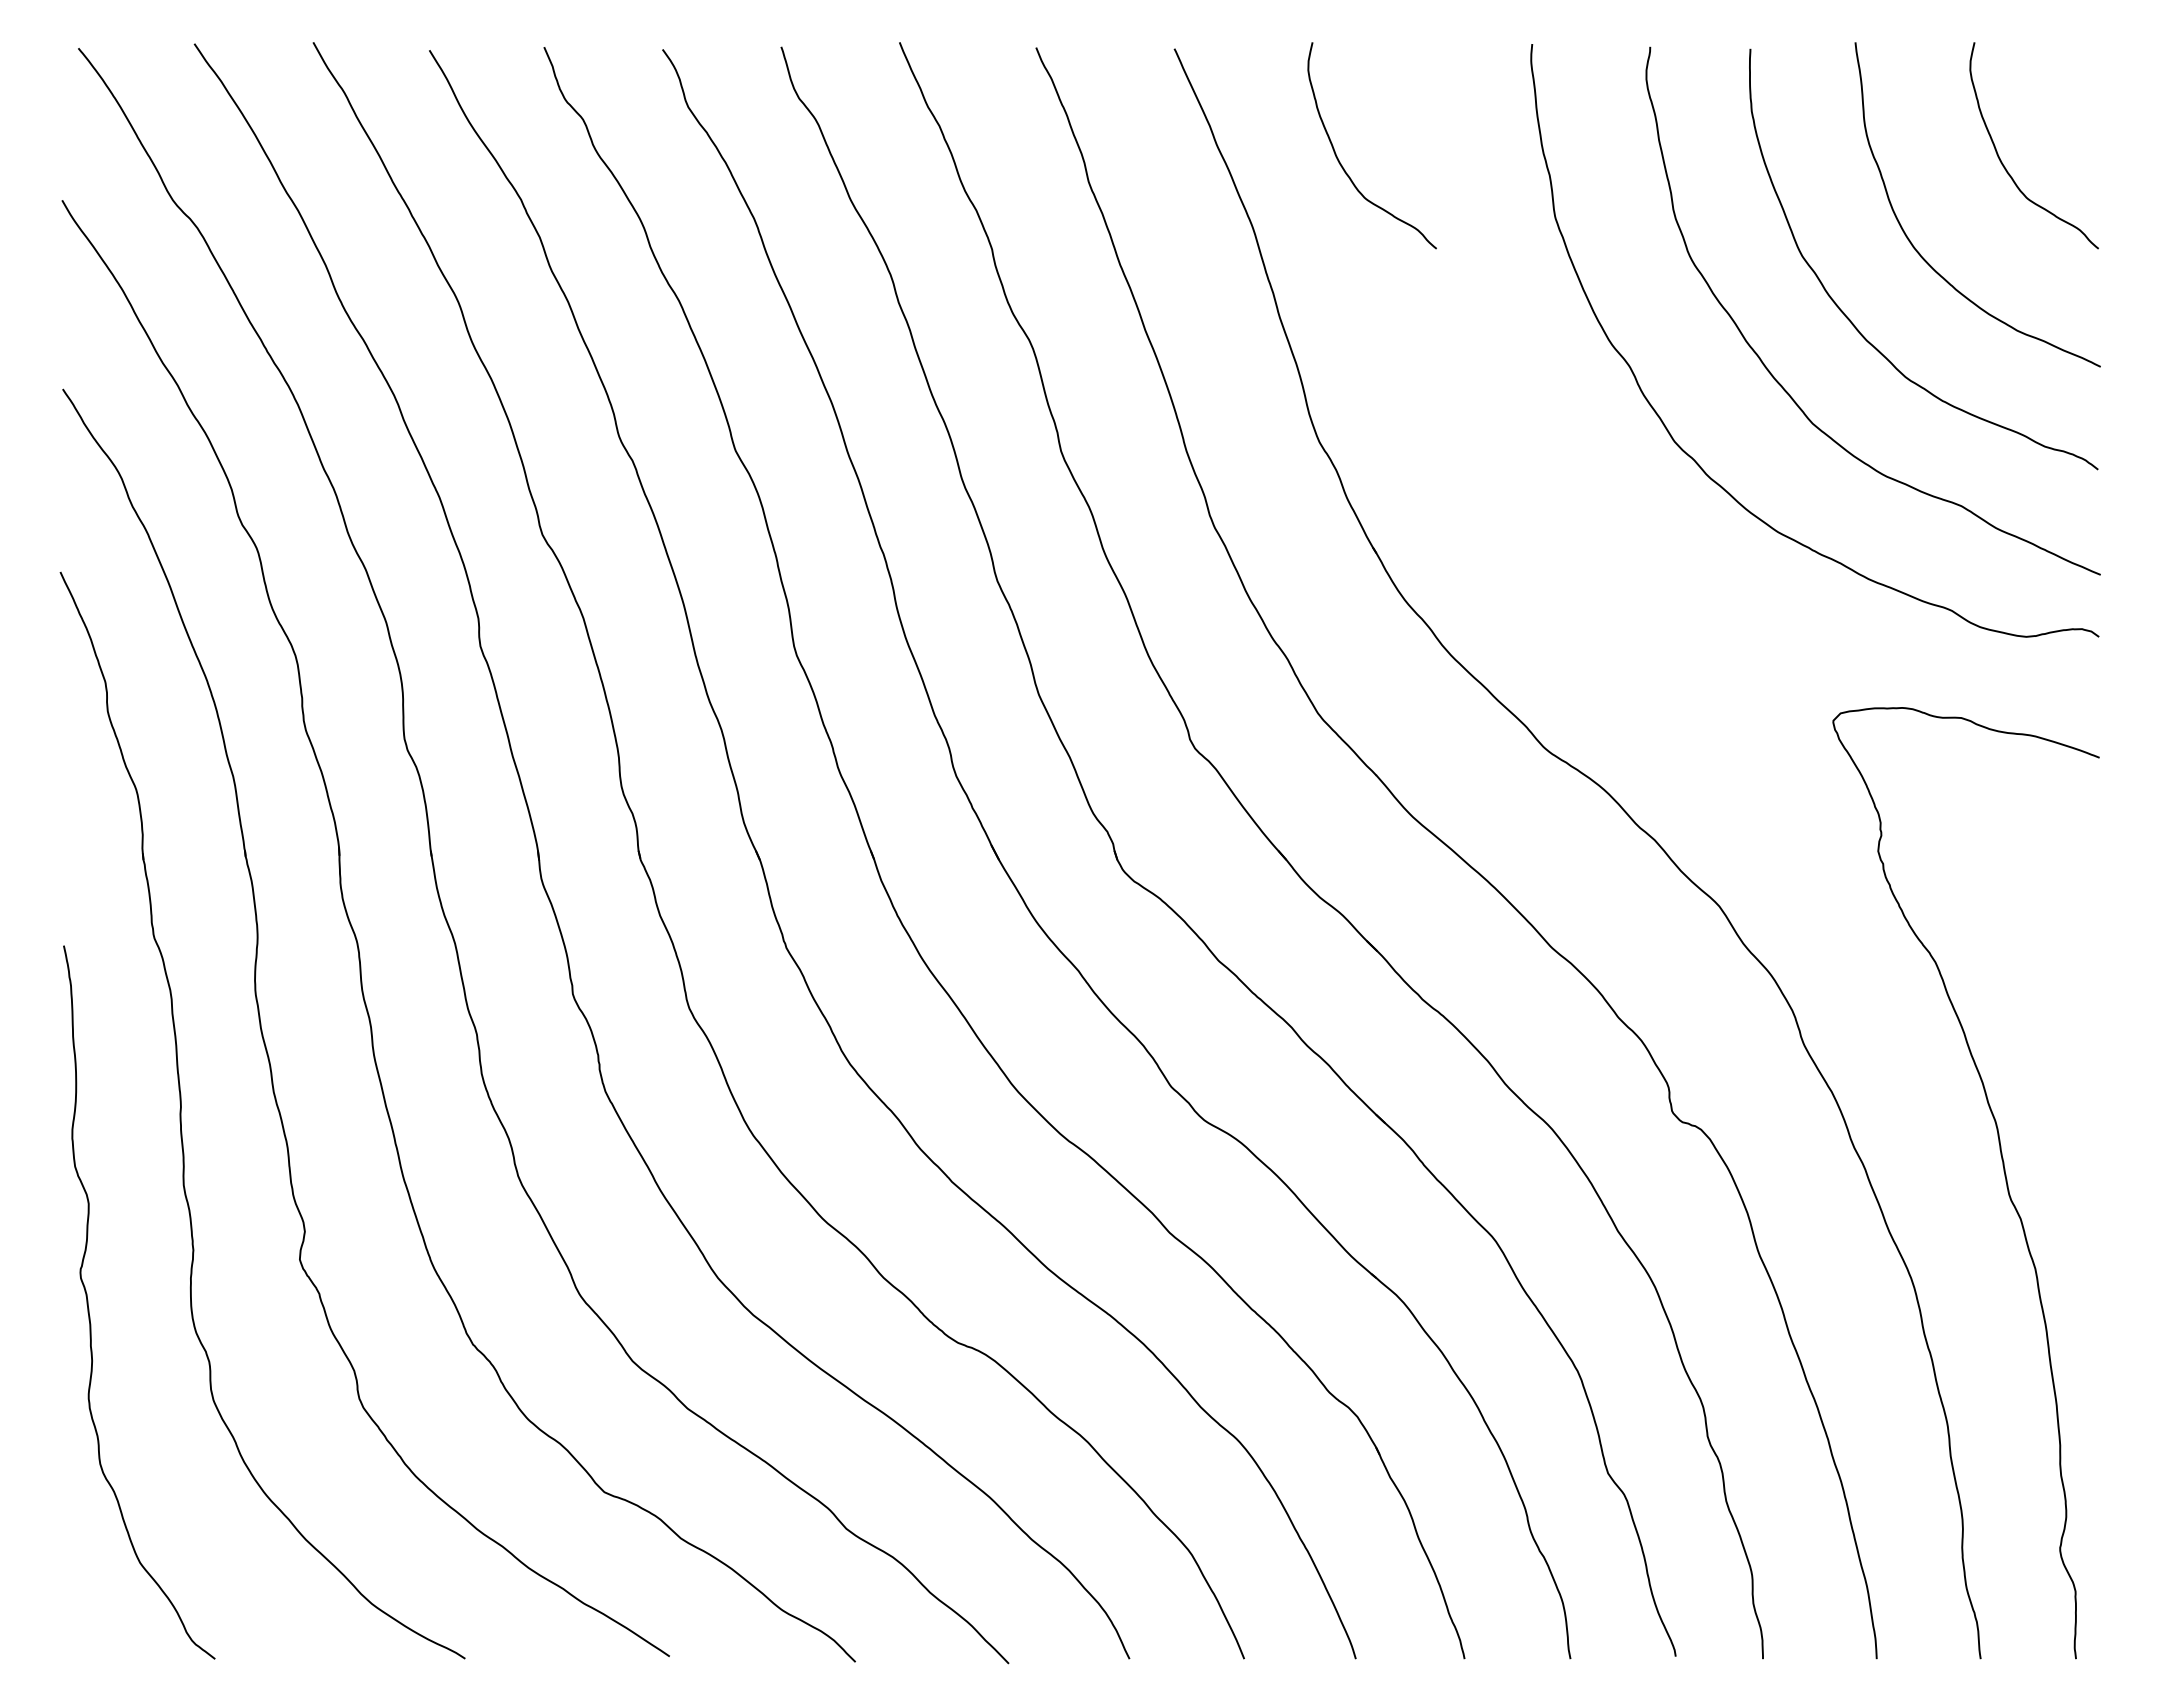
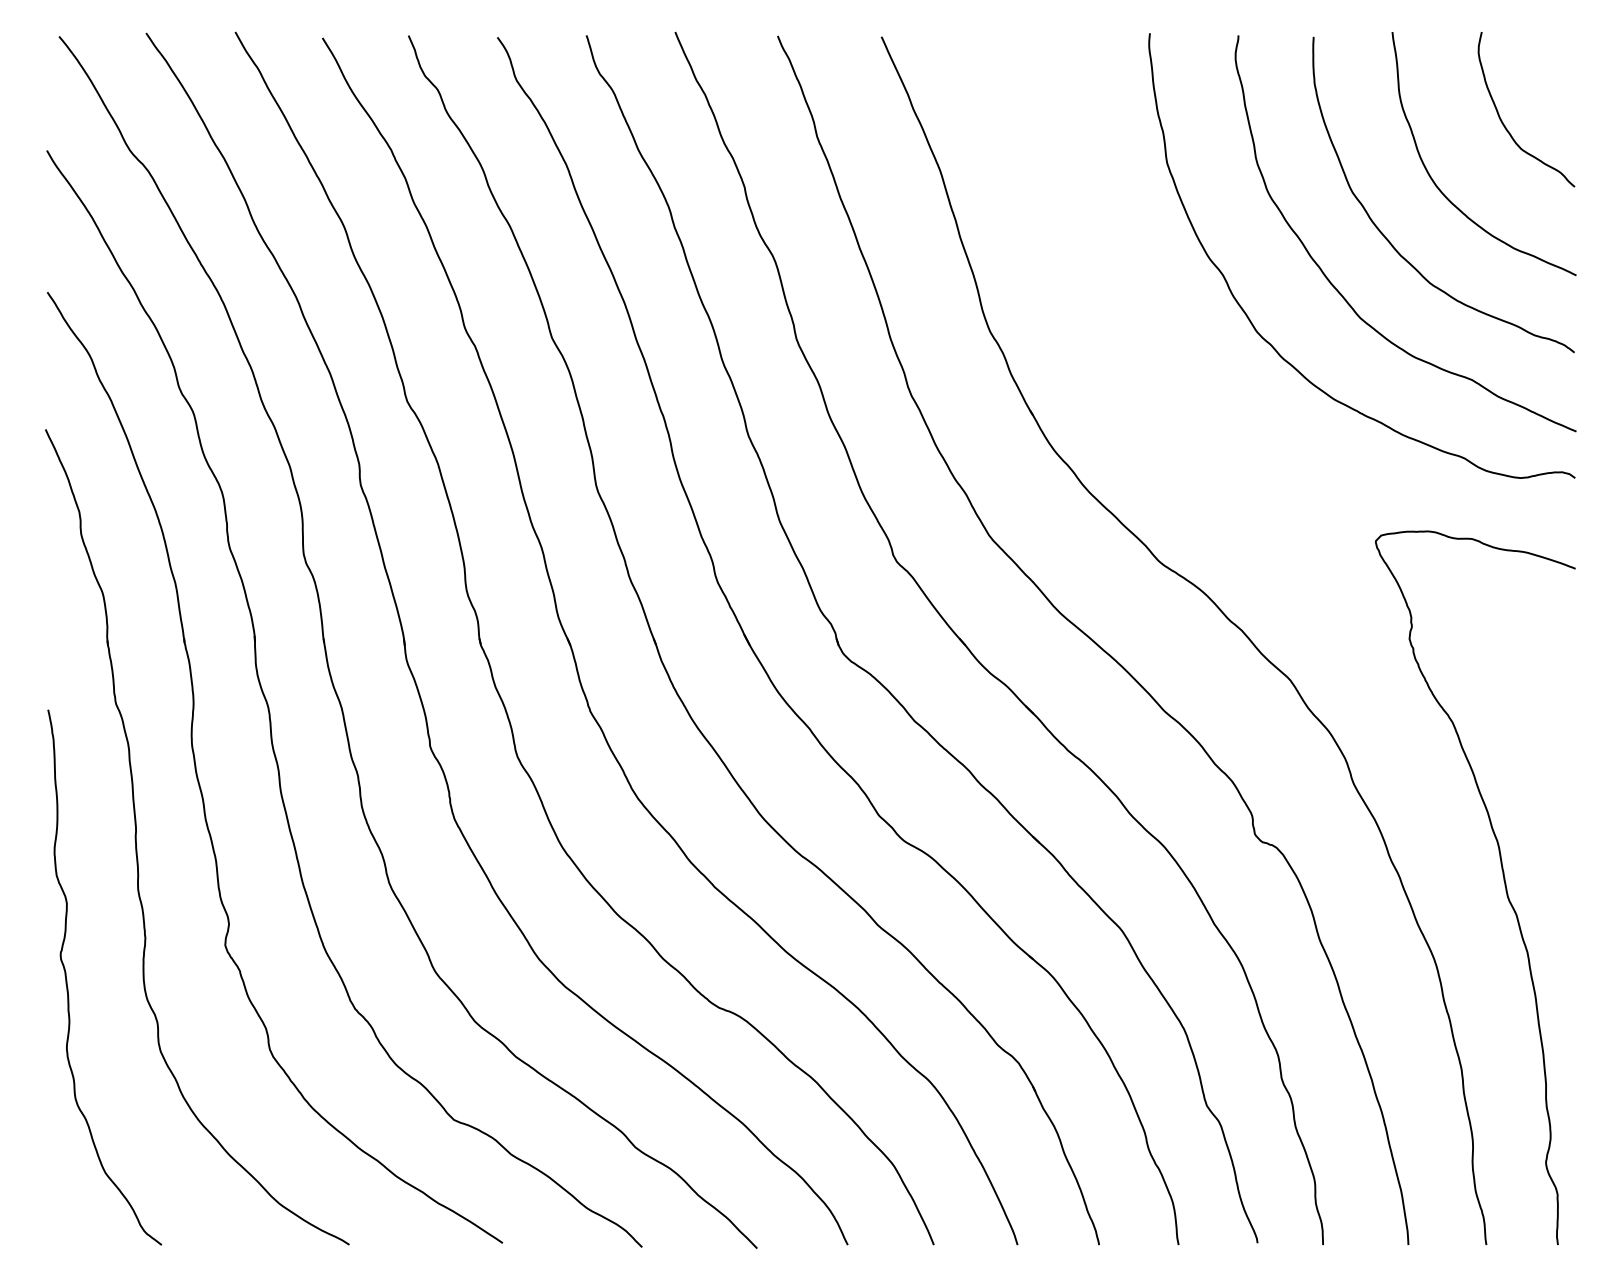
curve: (1341, 163) -> (1006, 122), removed

